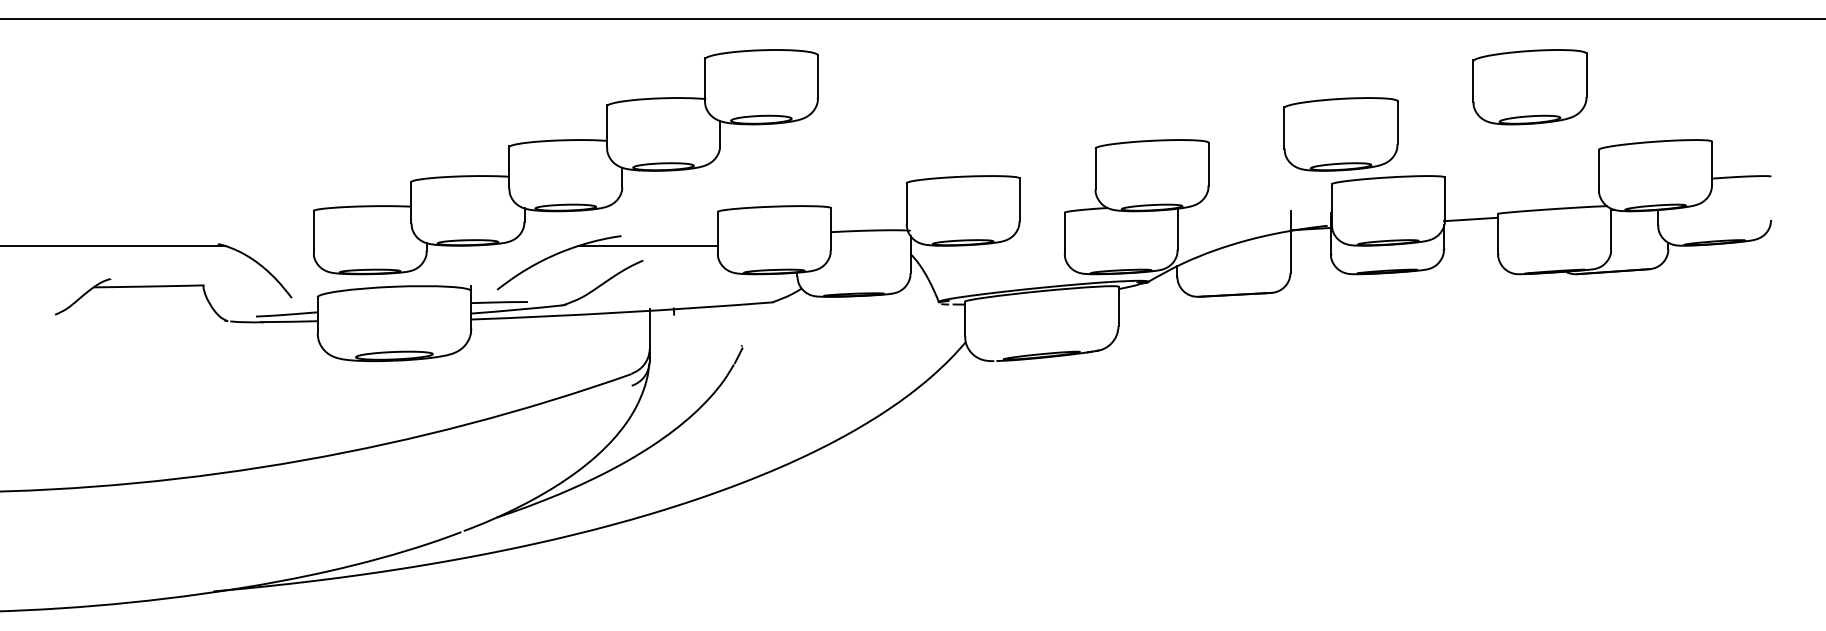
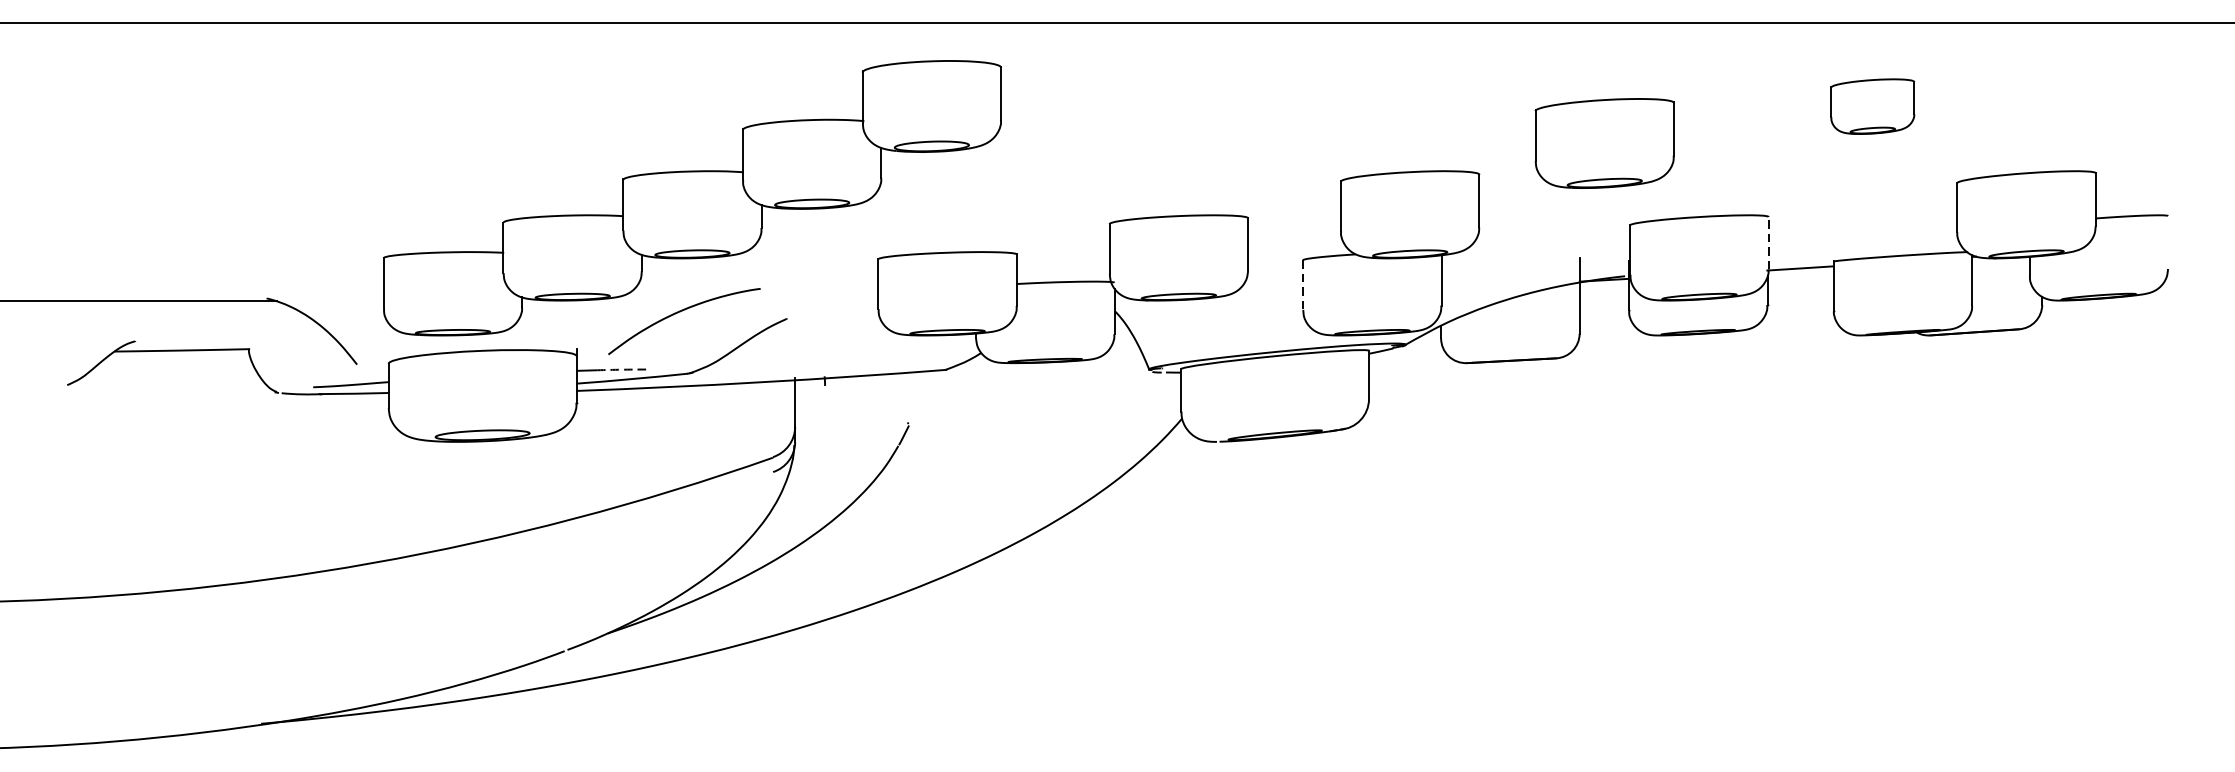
part: (1529, 87) -> (1872, 106), size x0.6
part: (1340, 134) -> (1604, 143), moved
line: (1444, 198) -> (1768, 242), solid -> dashed
line: (1064, 233) -> (1302, 285), solid -> dashed
line: (647, 246) -> (792, 301), removed
arc: (507, 302) -> (621, 370), solid -> dashed

